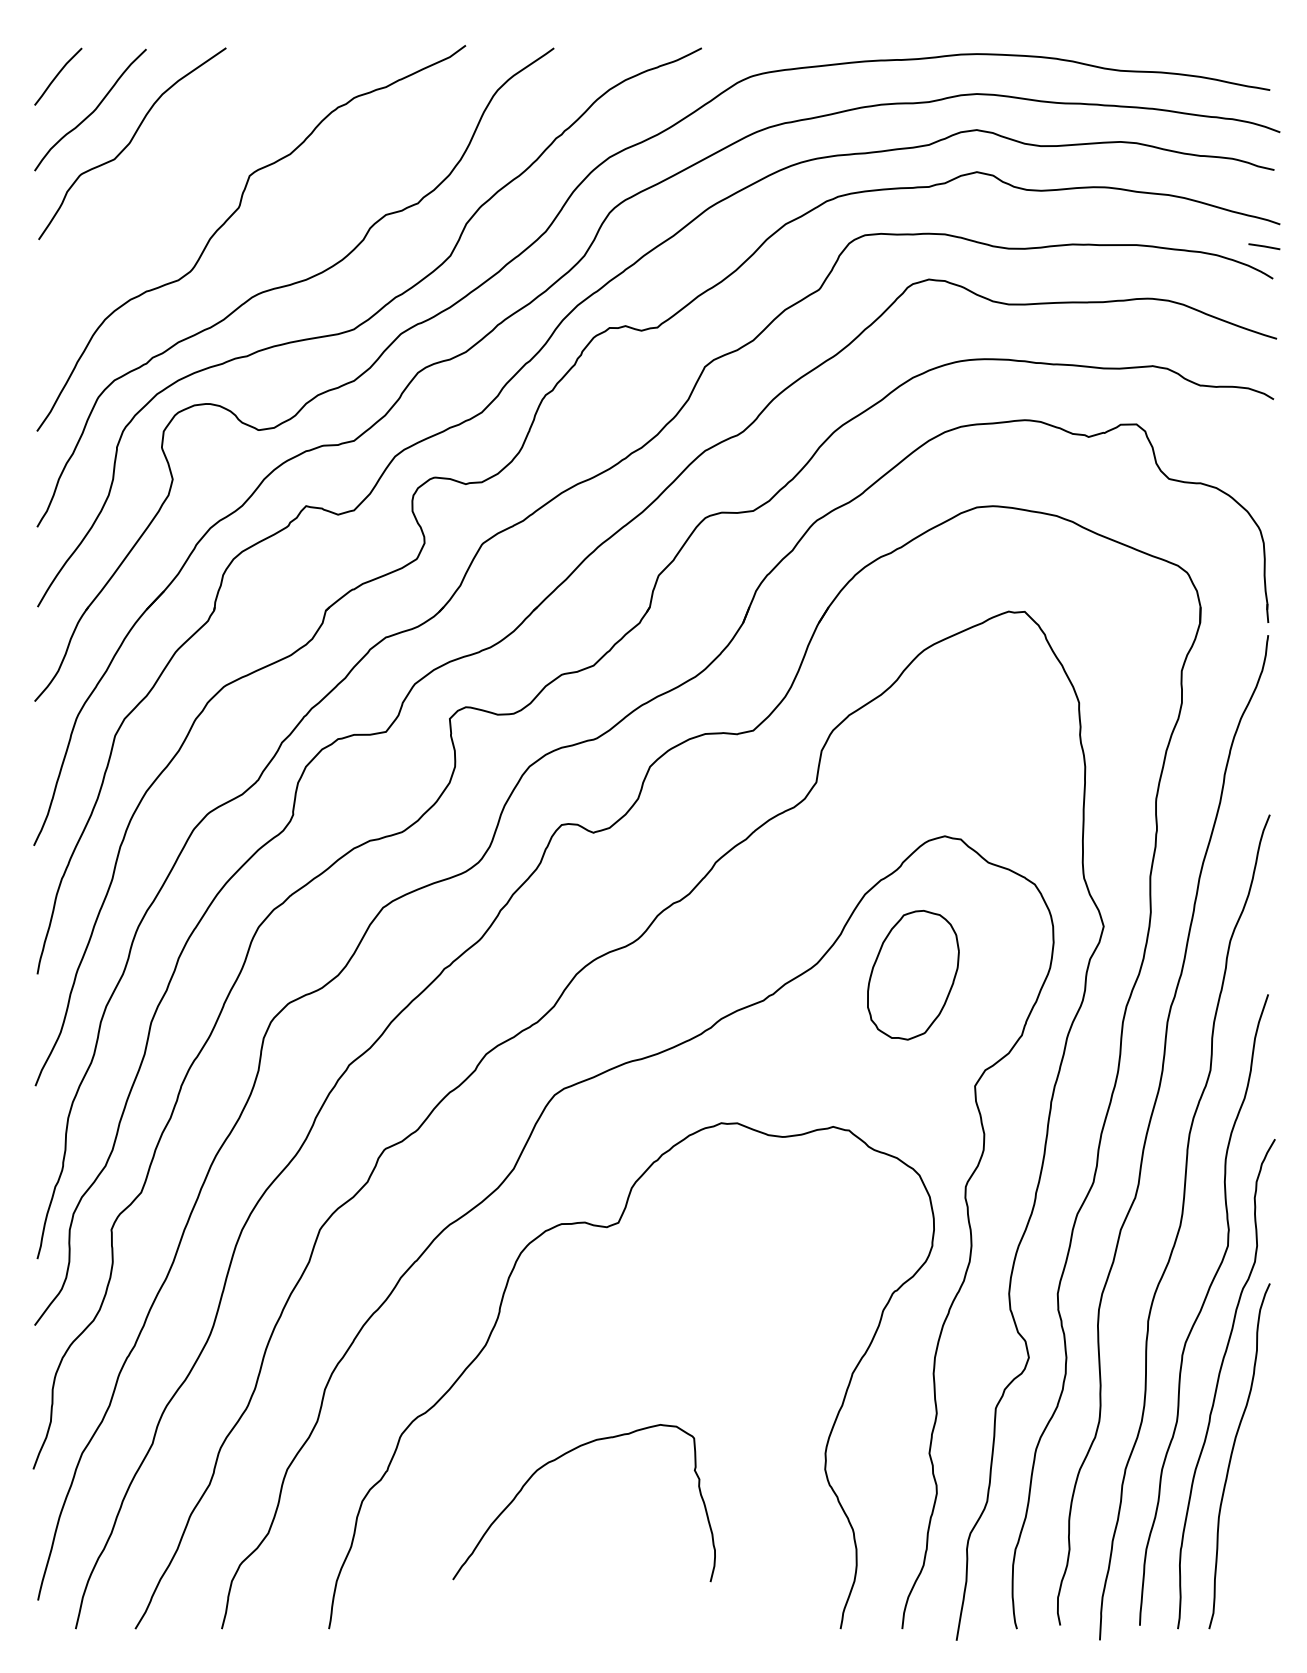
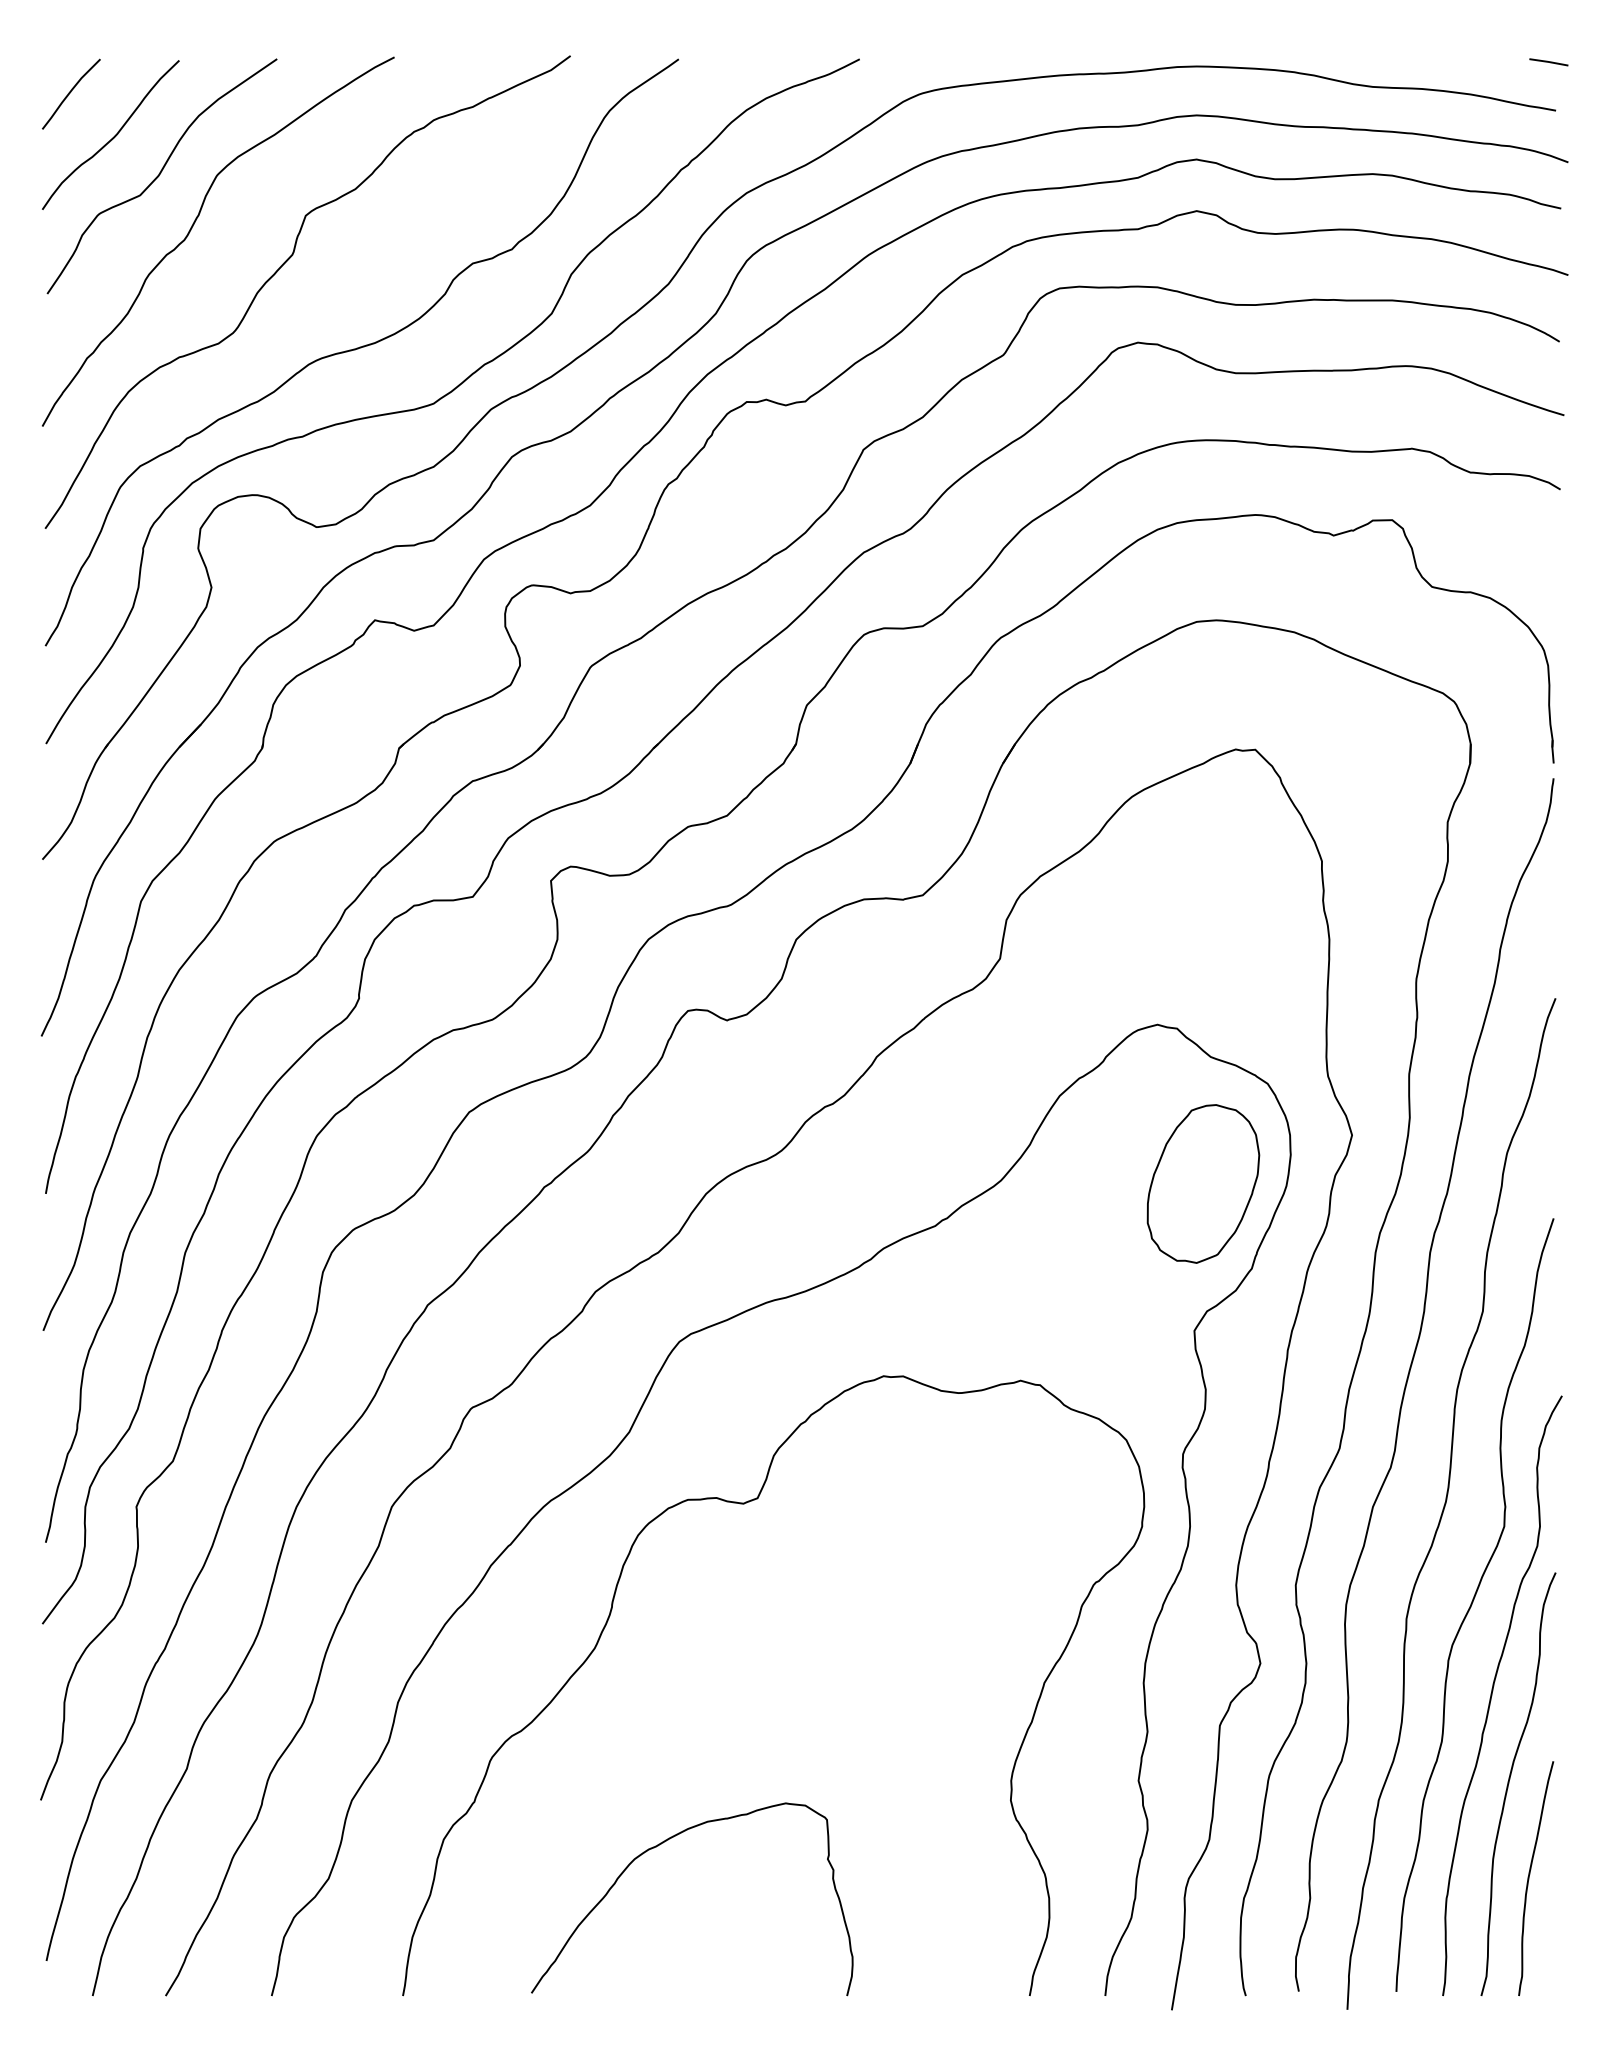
curve: (157, 186) -> (192, 228), added
line: (1264, 246) -> (1549, 62), moved
part: (913, 975) -> (1203, 1184), moved
curve: (559, 1458) -> (662, 1844), moved
curve: (1249, 1530) -> (1530, 1875), added

